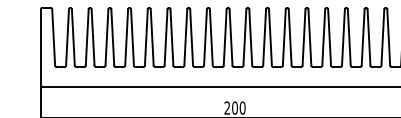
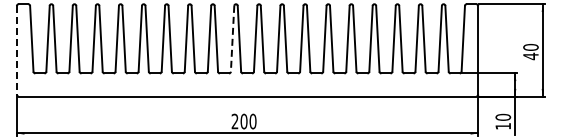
line: (225, 37) -> (232, 38), solid -> dashed
line: (40, 47) -> (16, 50), solid -> dashed

